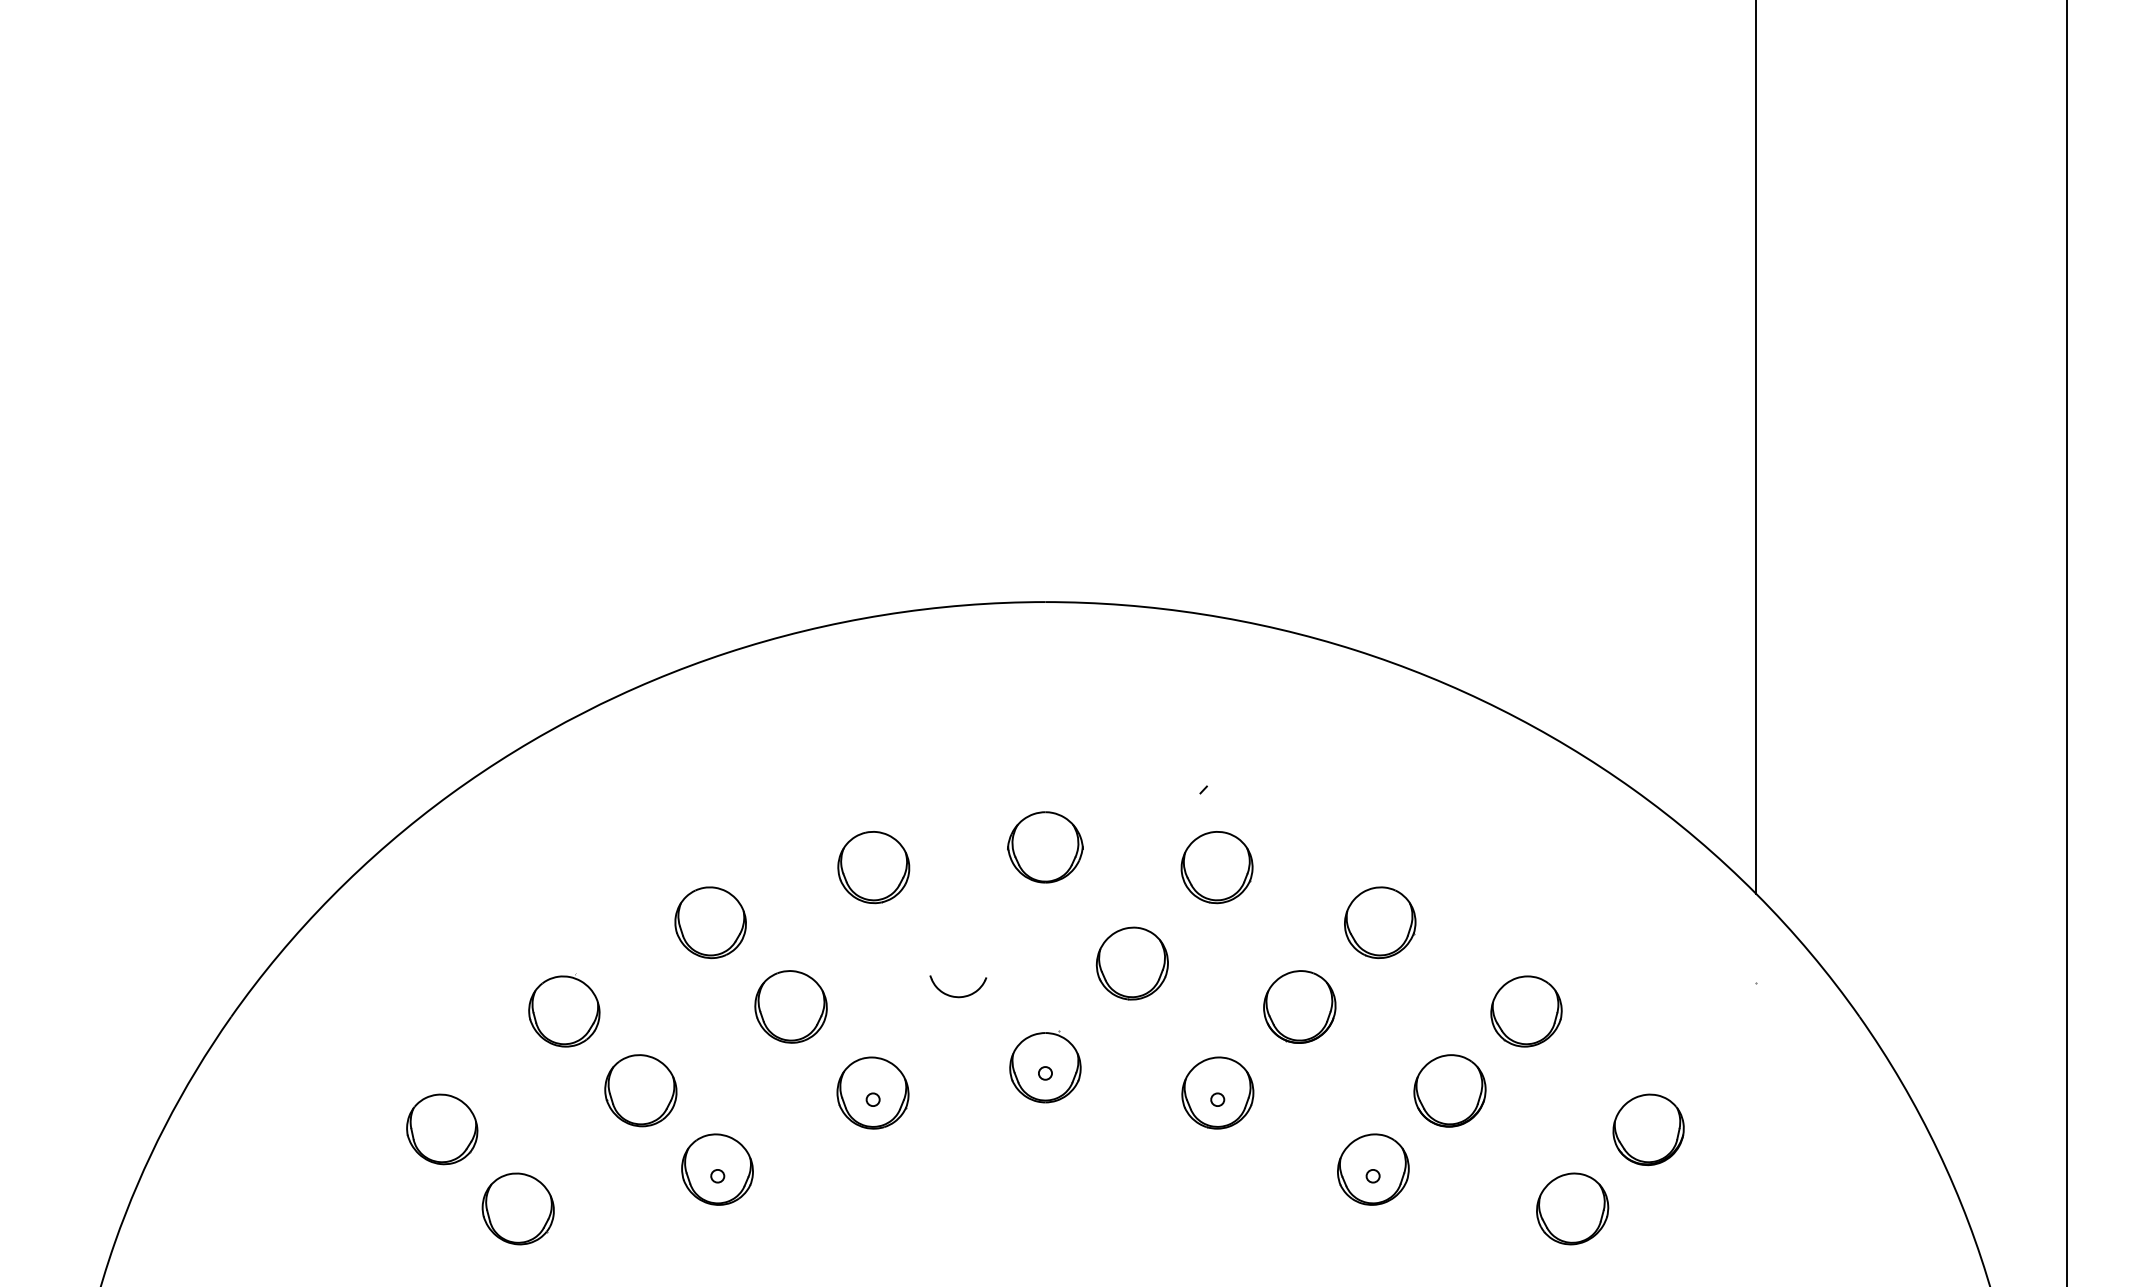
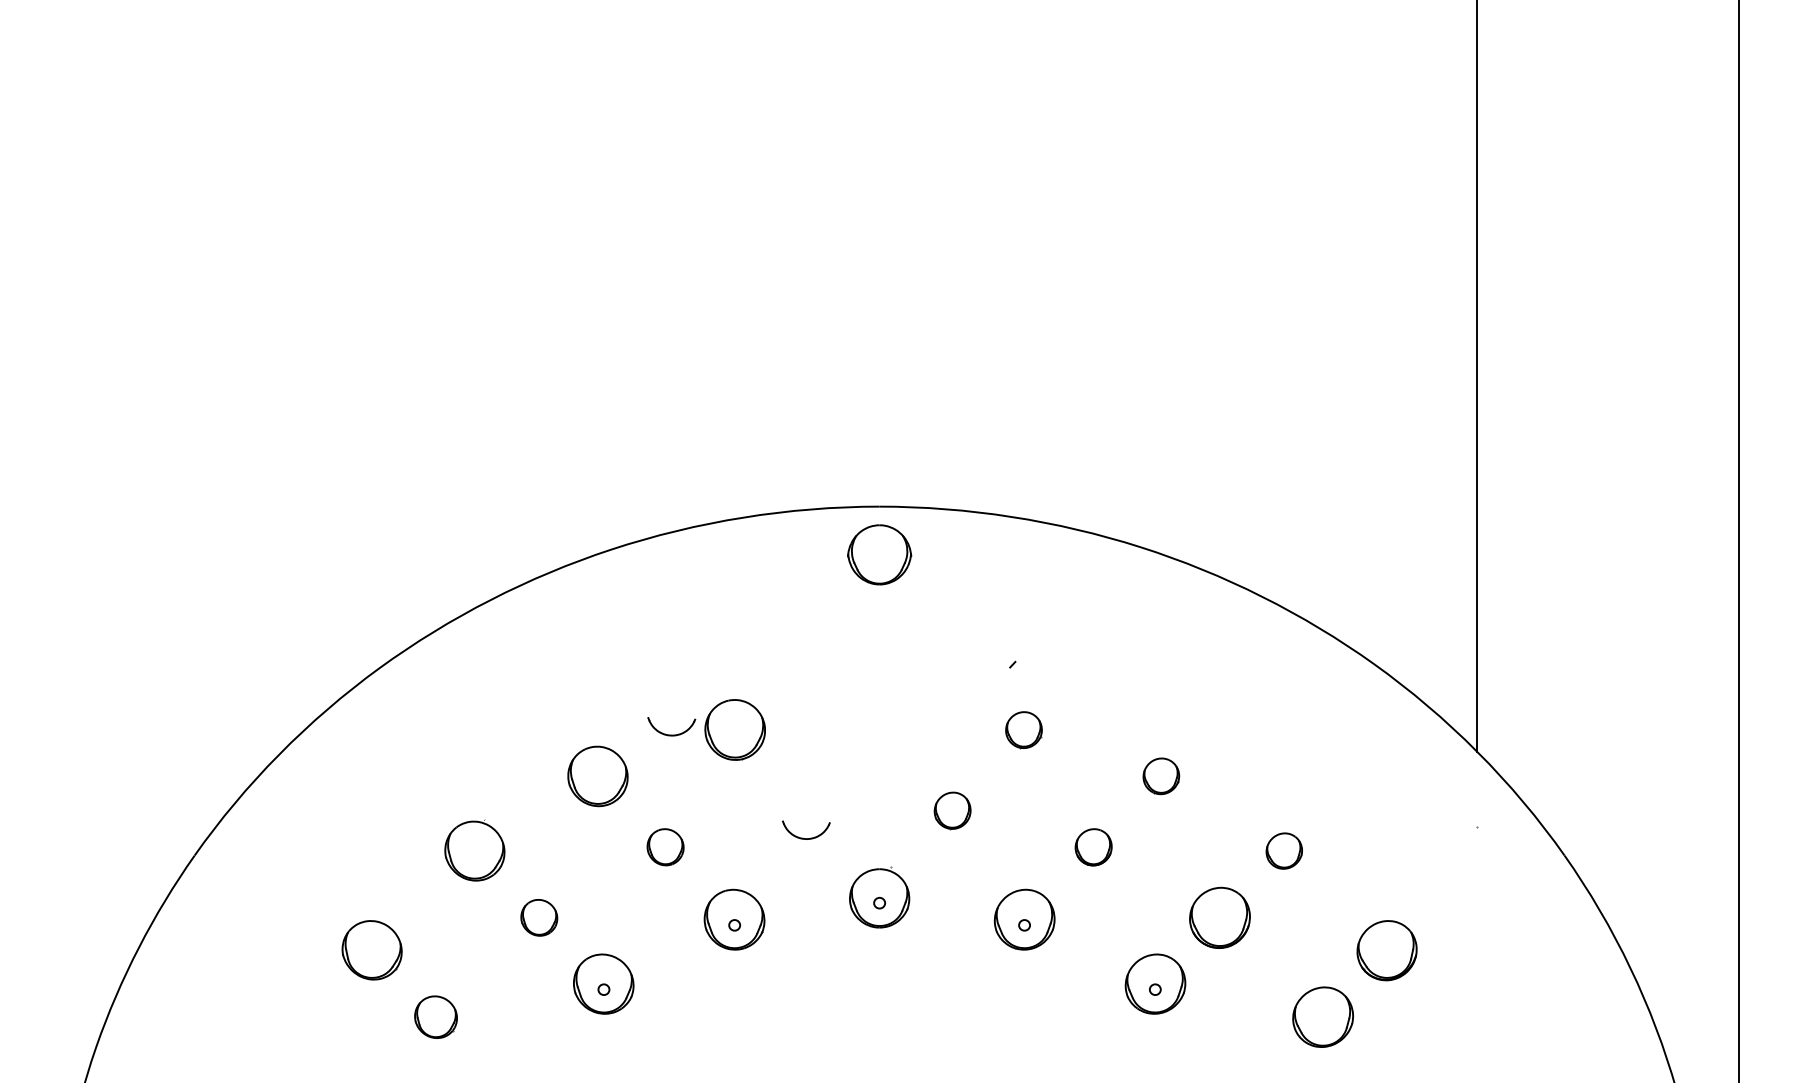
part: (1045, 847) -> (879, 554), moved
part: (1216, 867) -> (1023, 729), size x0.6
part: (798, 873) -> (671, 734), added
part: (1380, 922) -> (1161, 776), size x0.6
part: (1131, 963) -> (952, 810), size x0.6
part: (790, 1006) -> (665, 846), size x0.6
part: (1299, 1006) -> (1093, 846), size x0.6
part: (1526, 1011) -> (1284, 851), size x0.6
part: (640, 1090) -> (538, 917), size x0.6
part: (517, 1208) -> (435, 1016), size x0.7

